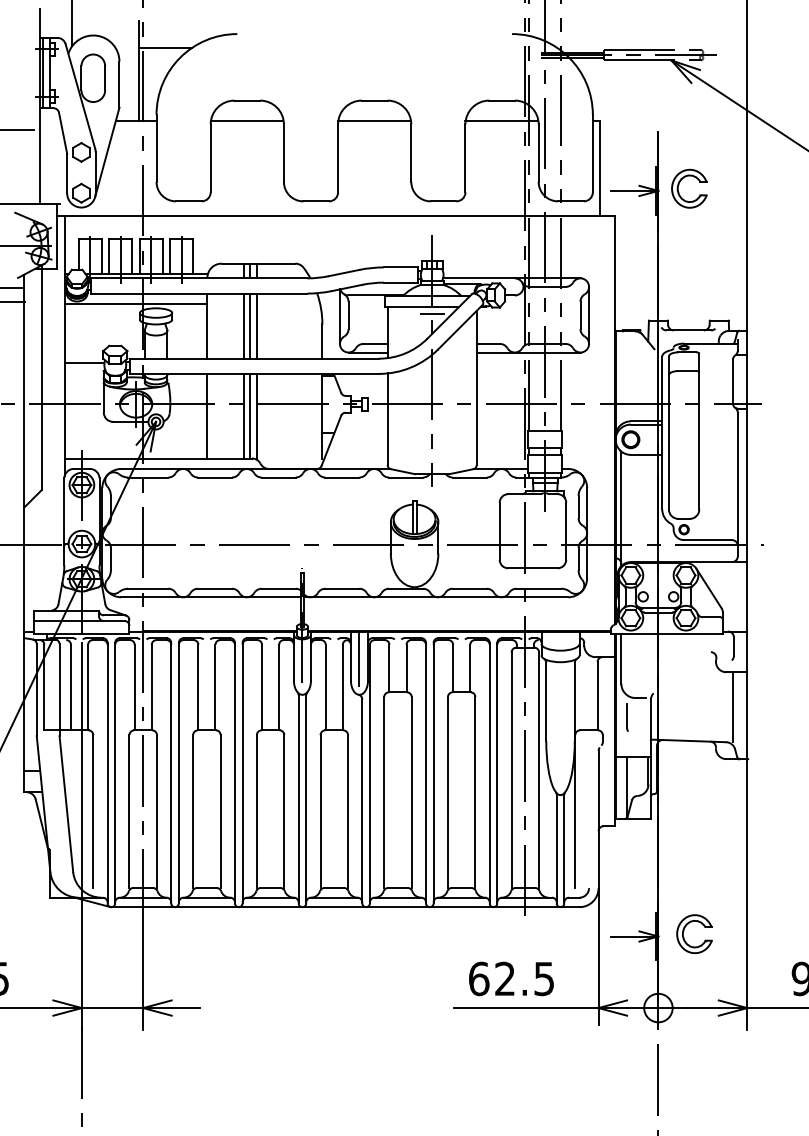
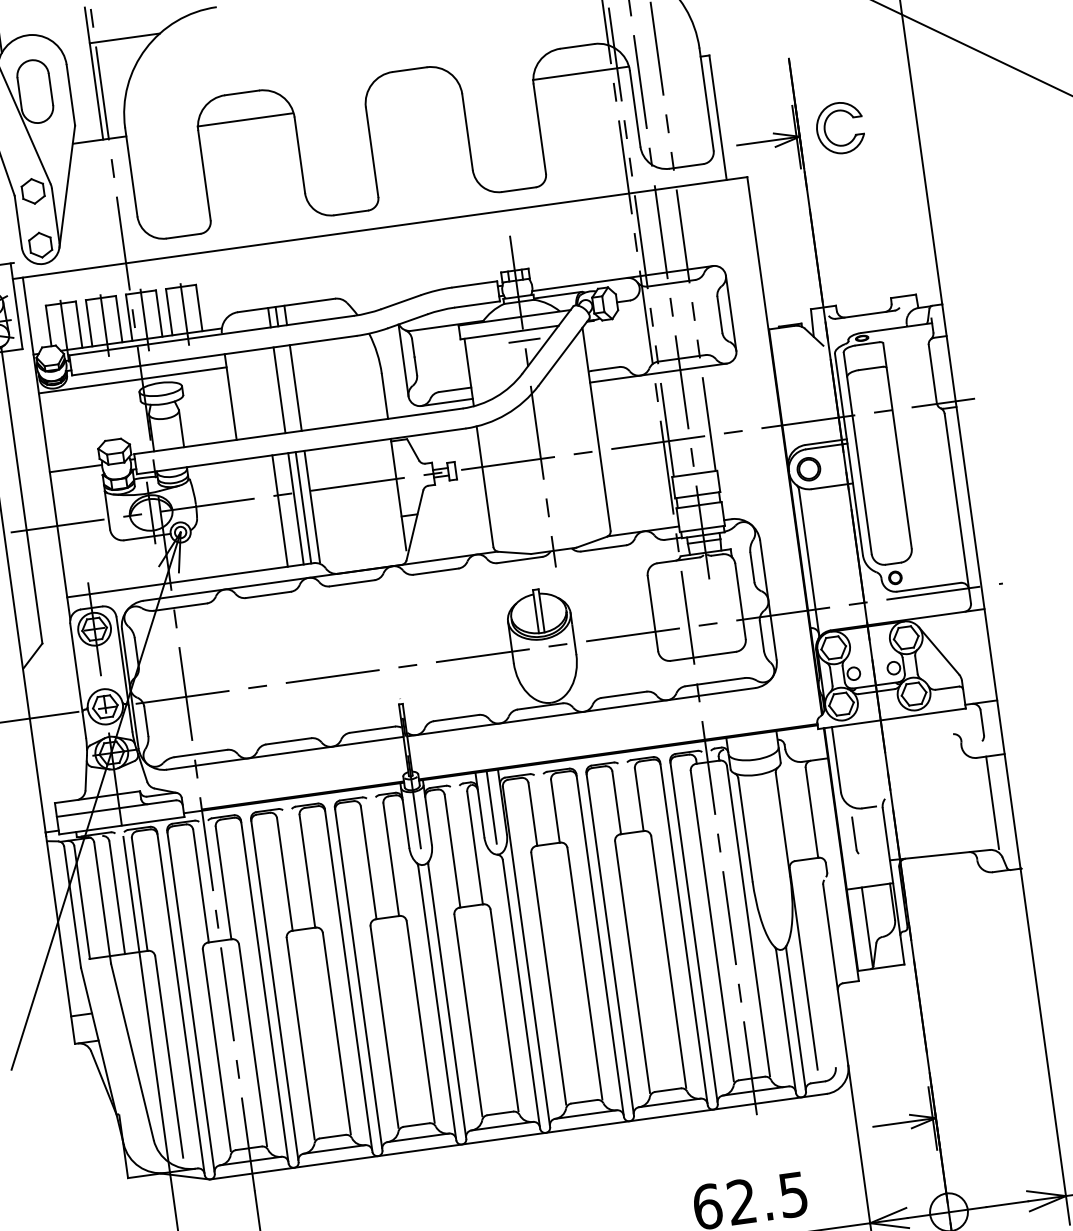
line: (374, 121) -> (413, 97), removed
line: (250, 325) -> (287, 388), removed
line: (207, 415) -> (280, 510), moved
part: (684, 931) -> (969, 1106), removed

